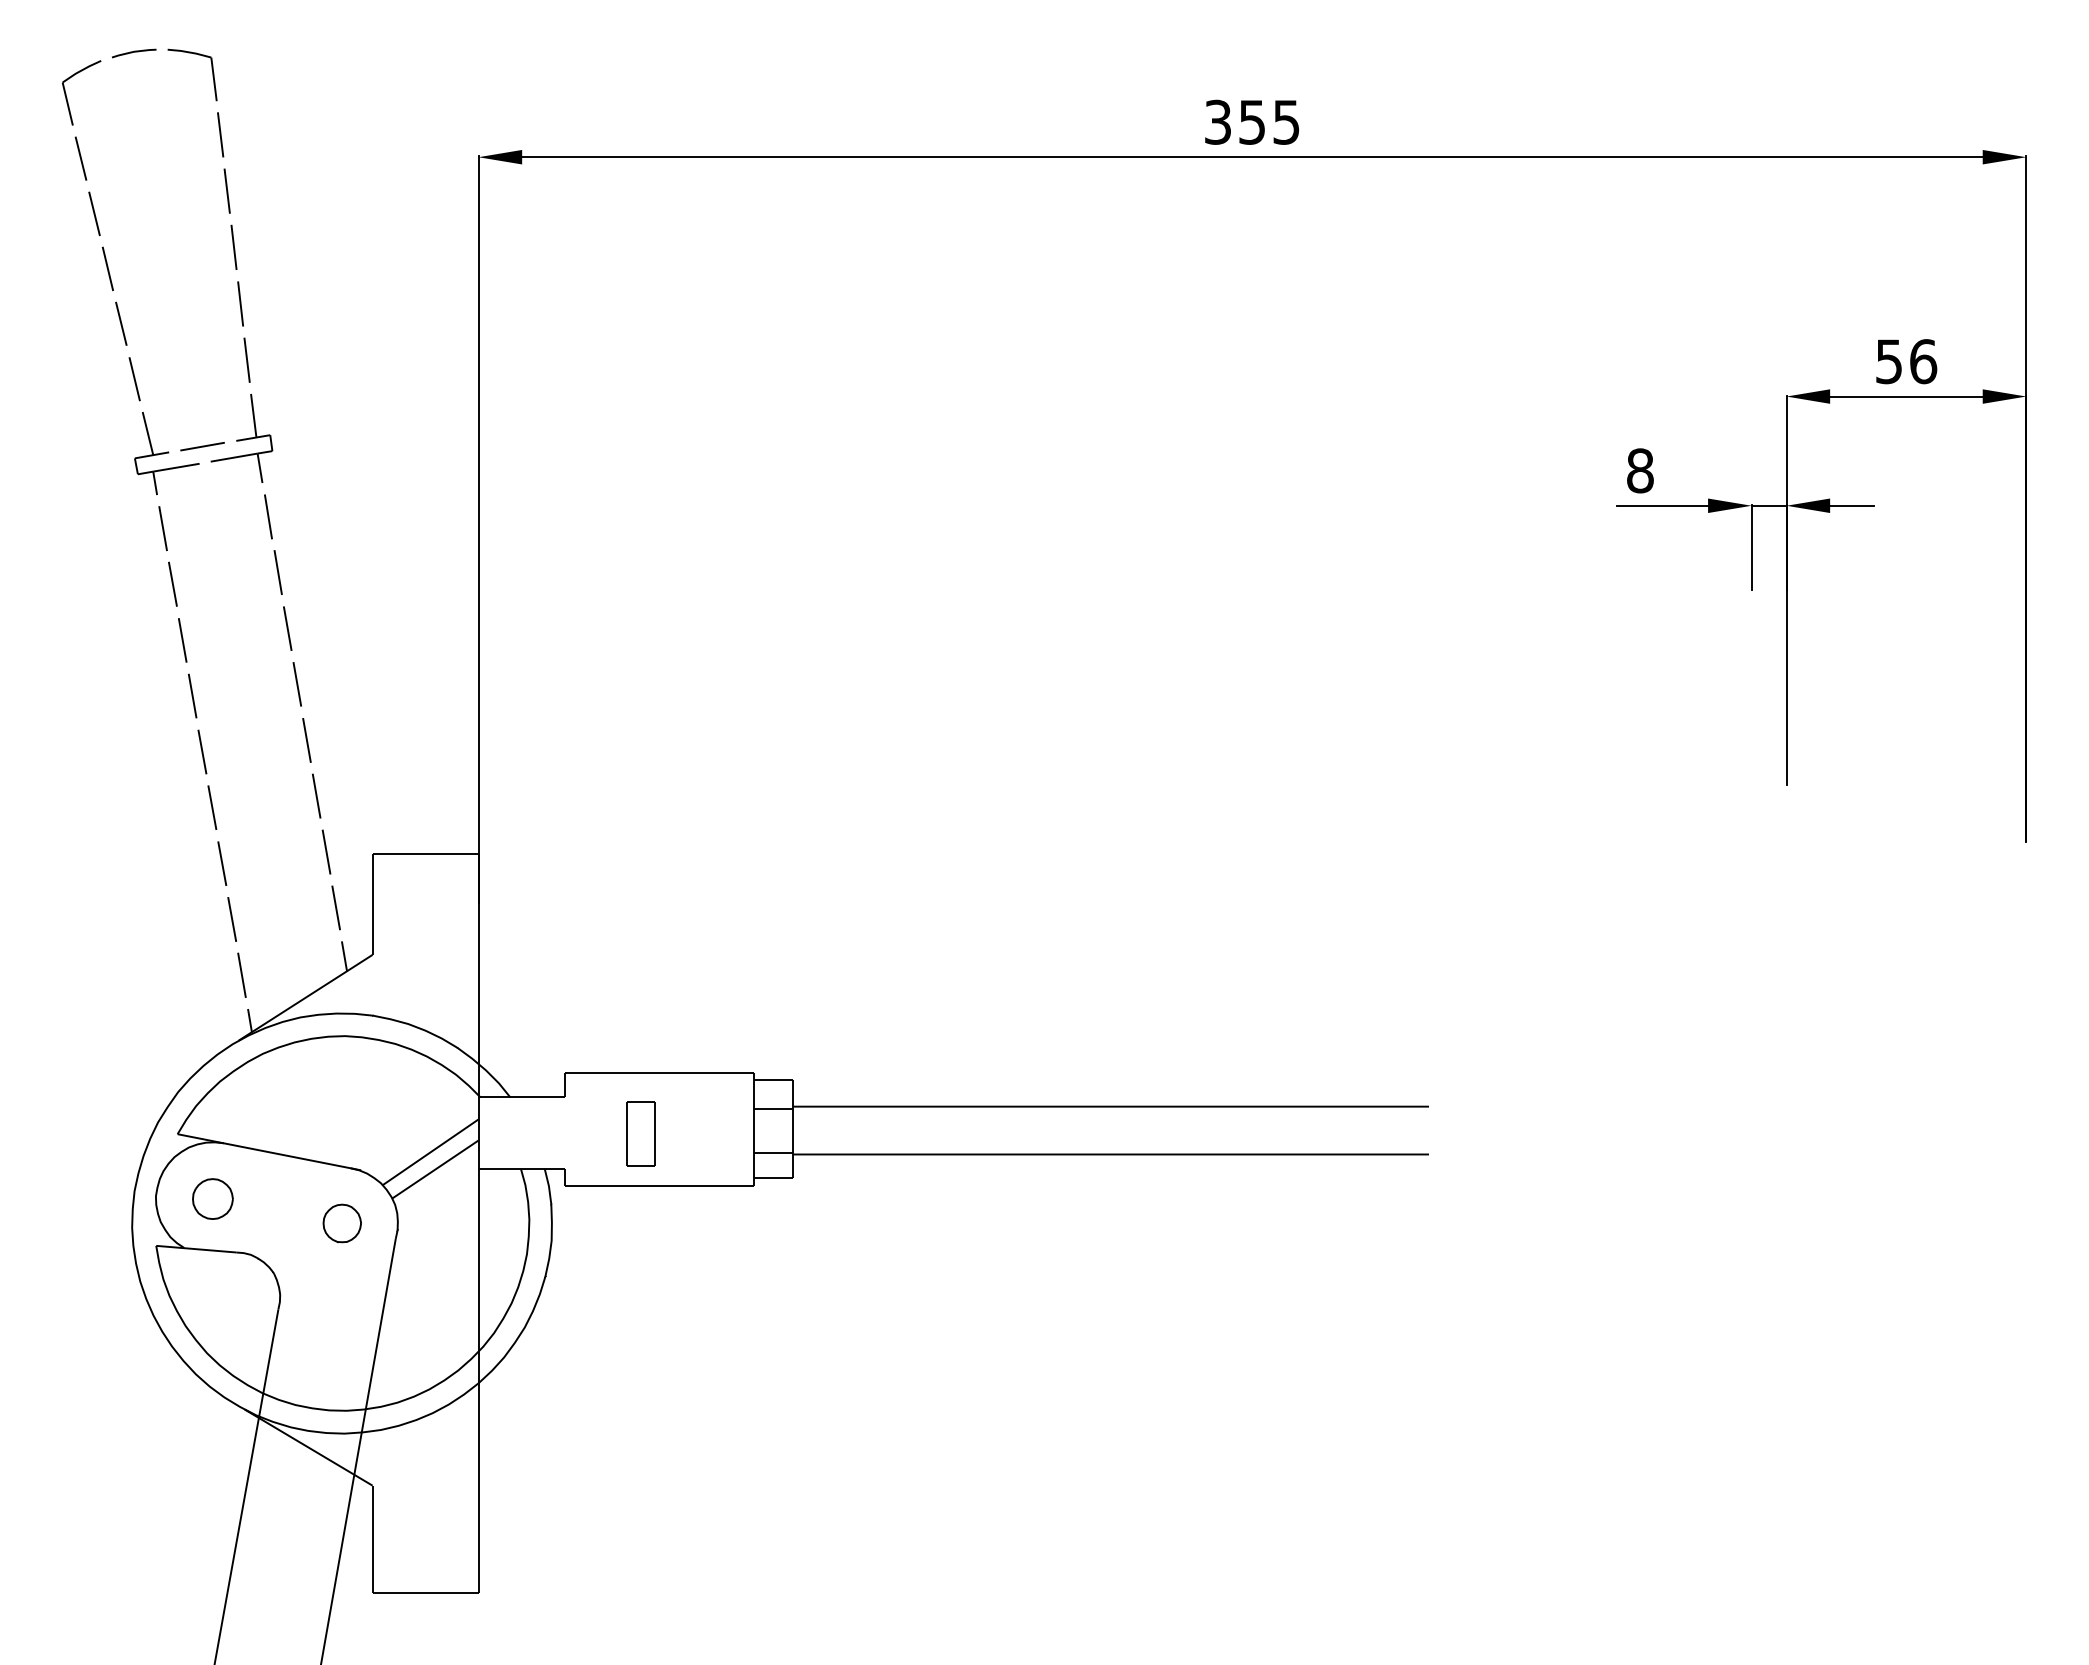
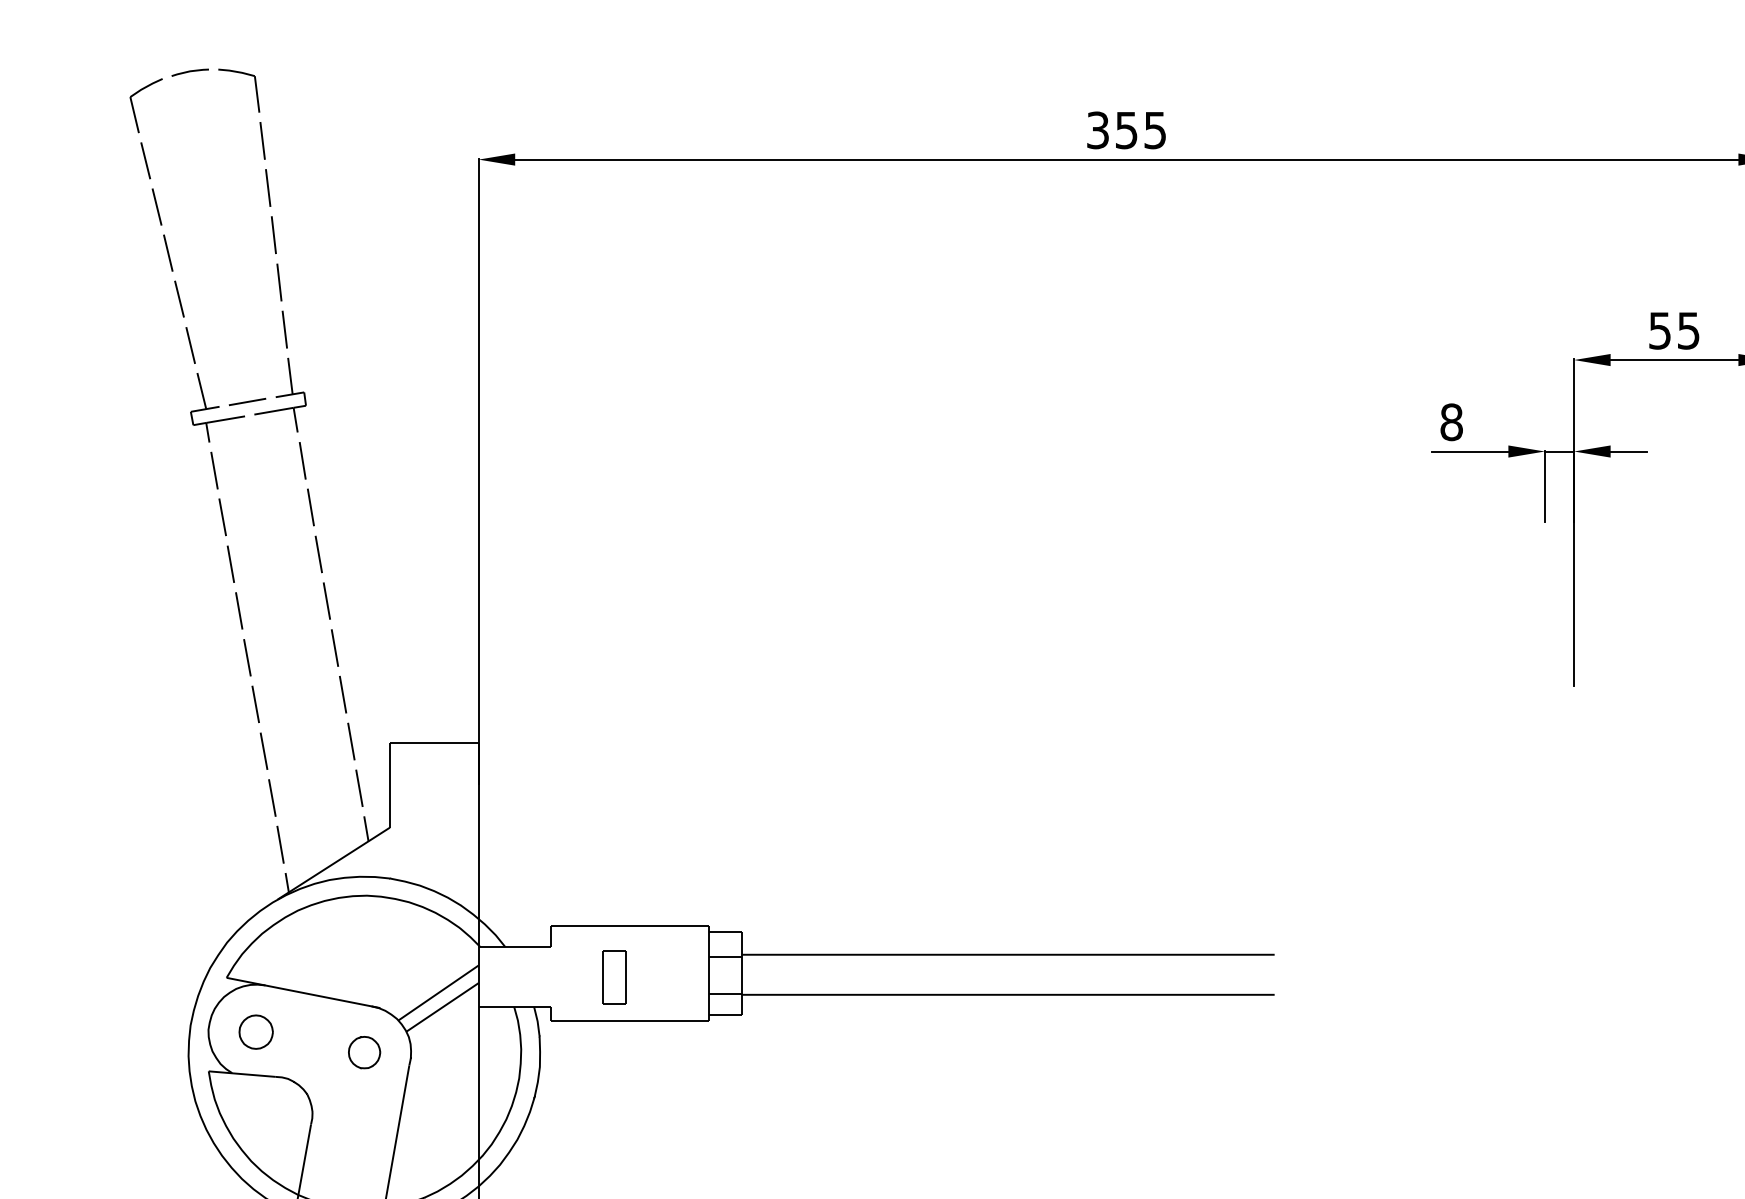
text: (1923, 361) -> (1688, 330), 56 -> 55

